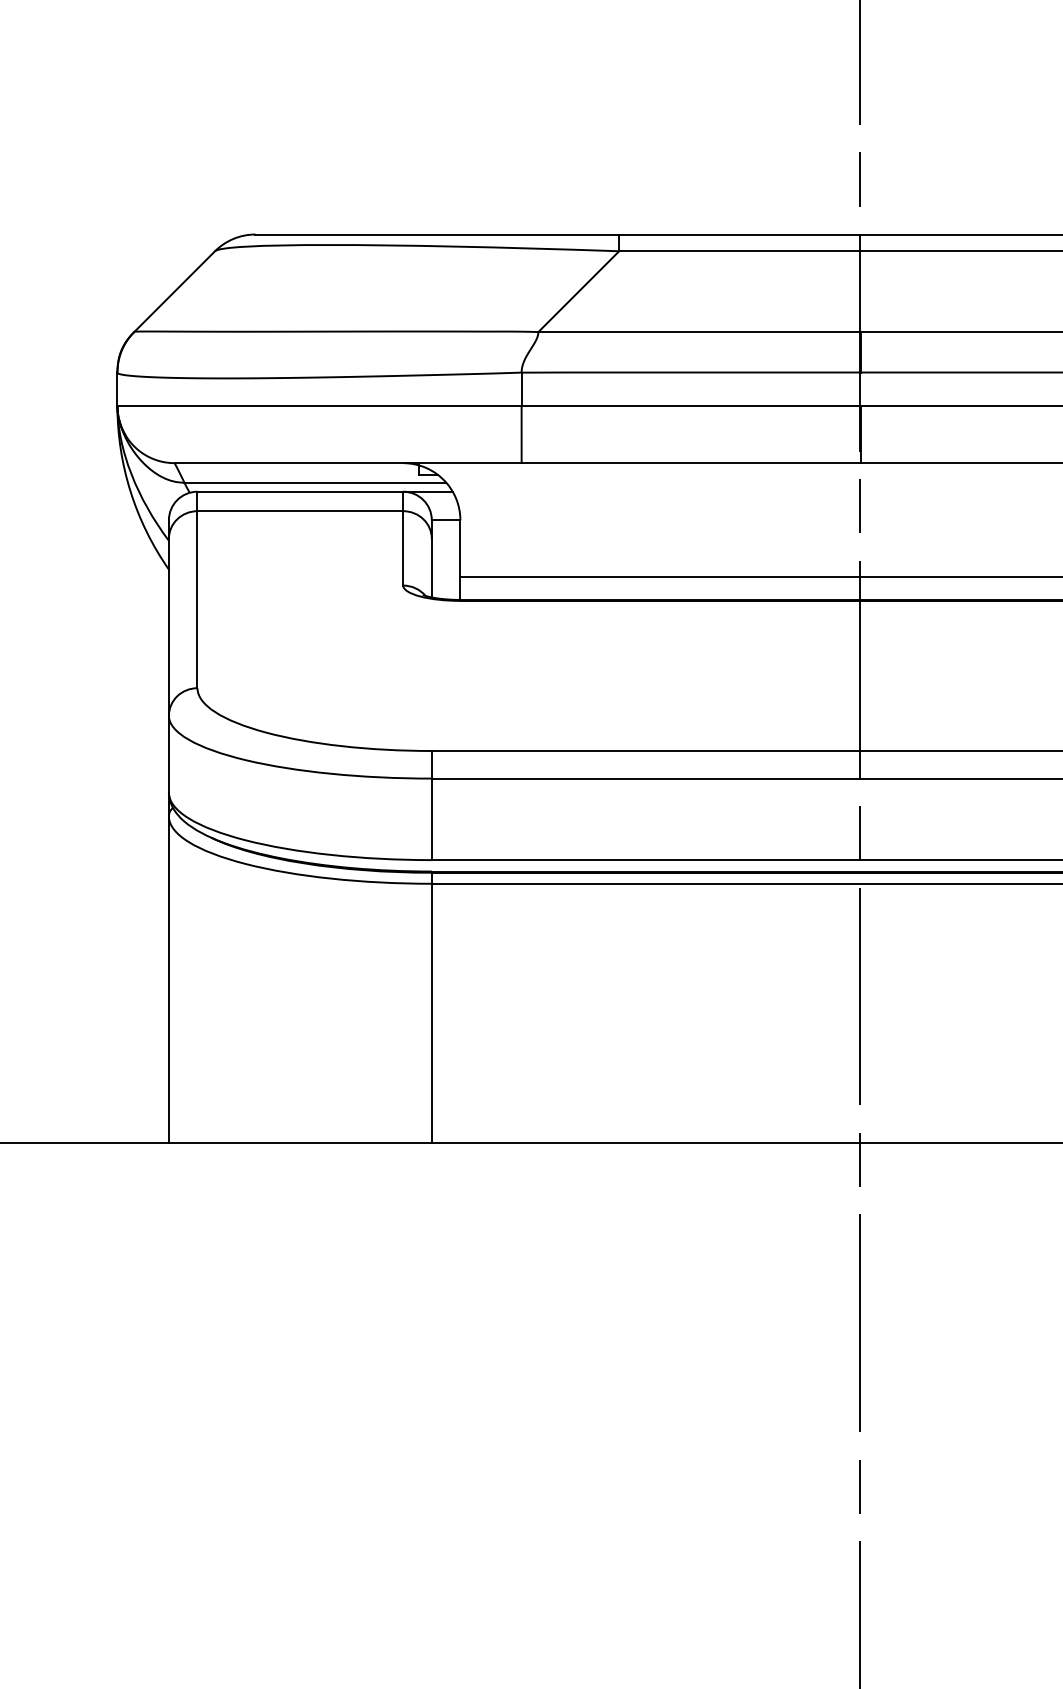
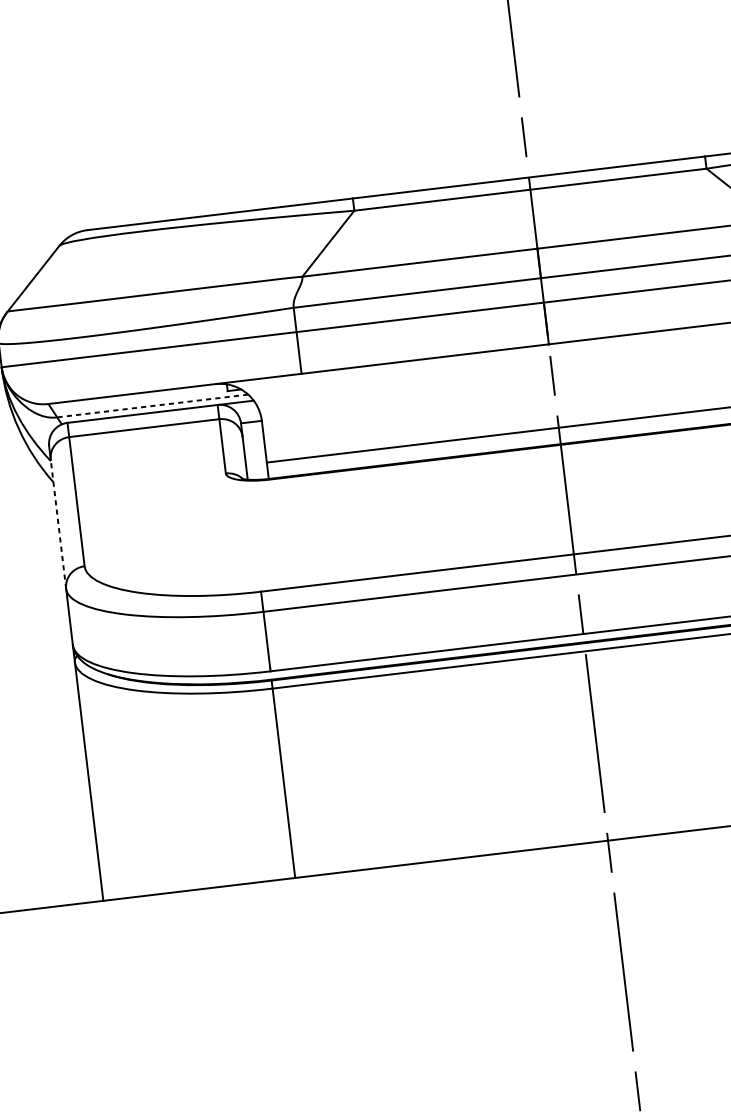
line: (315, 482) -> (152, 405), solid -> dashed
line: (168, 627) -> (58, 524), solid -> dashed

